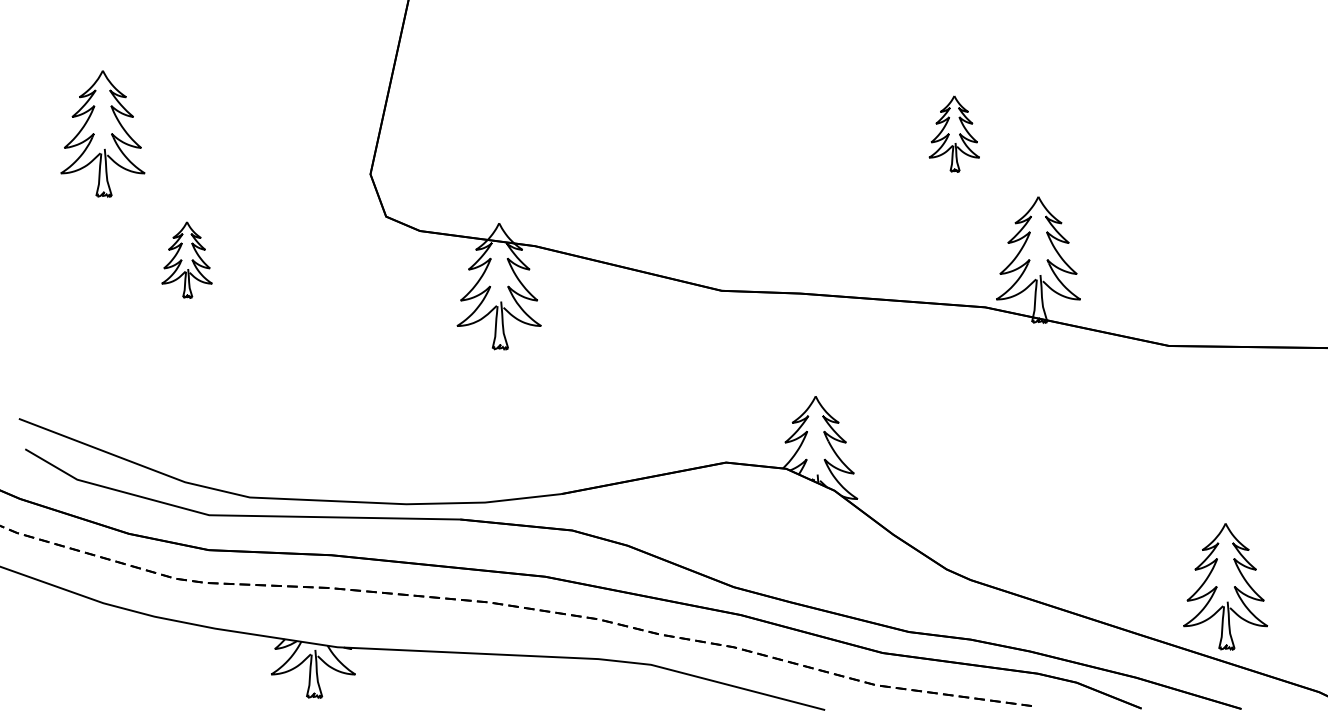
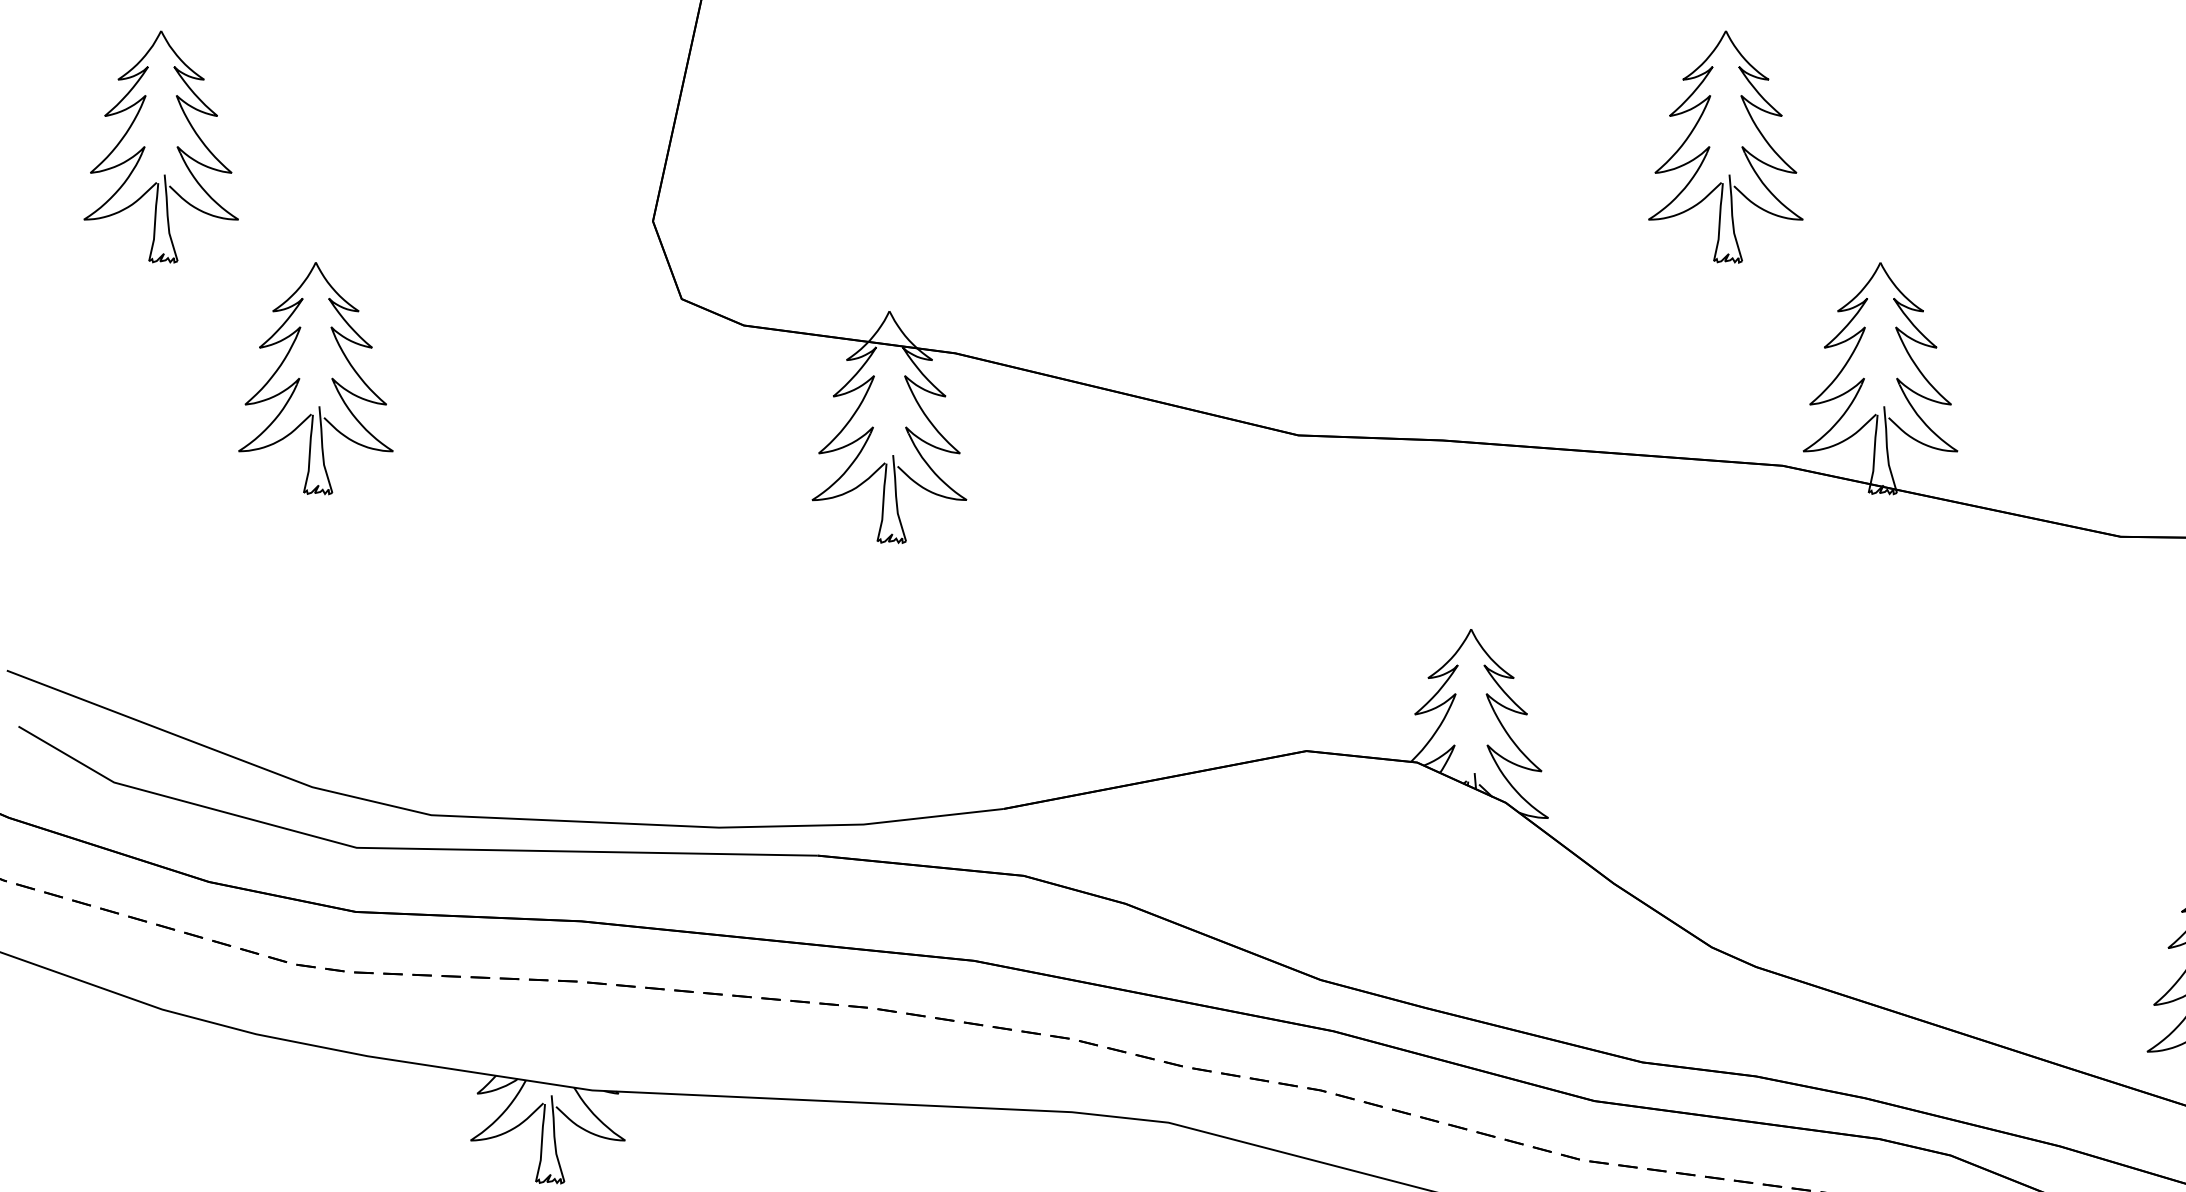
part: (954, 133) -> (1726, 146), size x1.67
part: (186, 259) -> (314, 377), size x1.67

